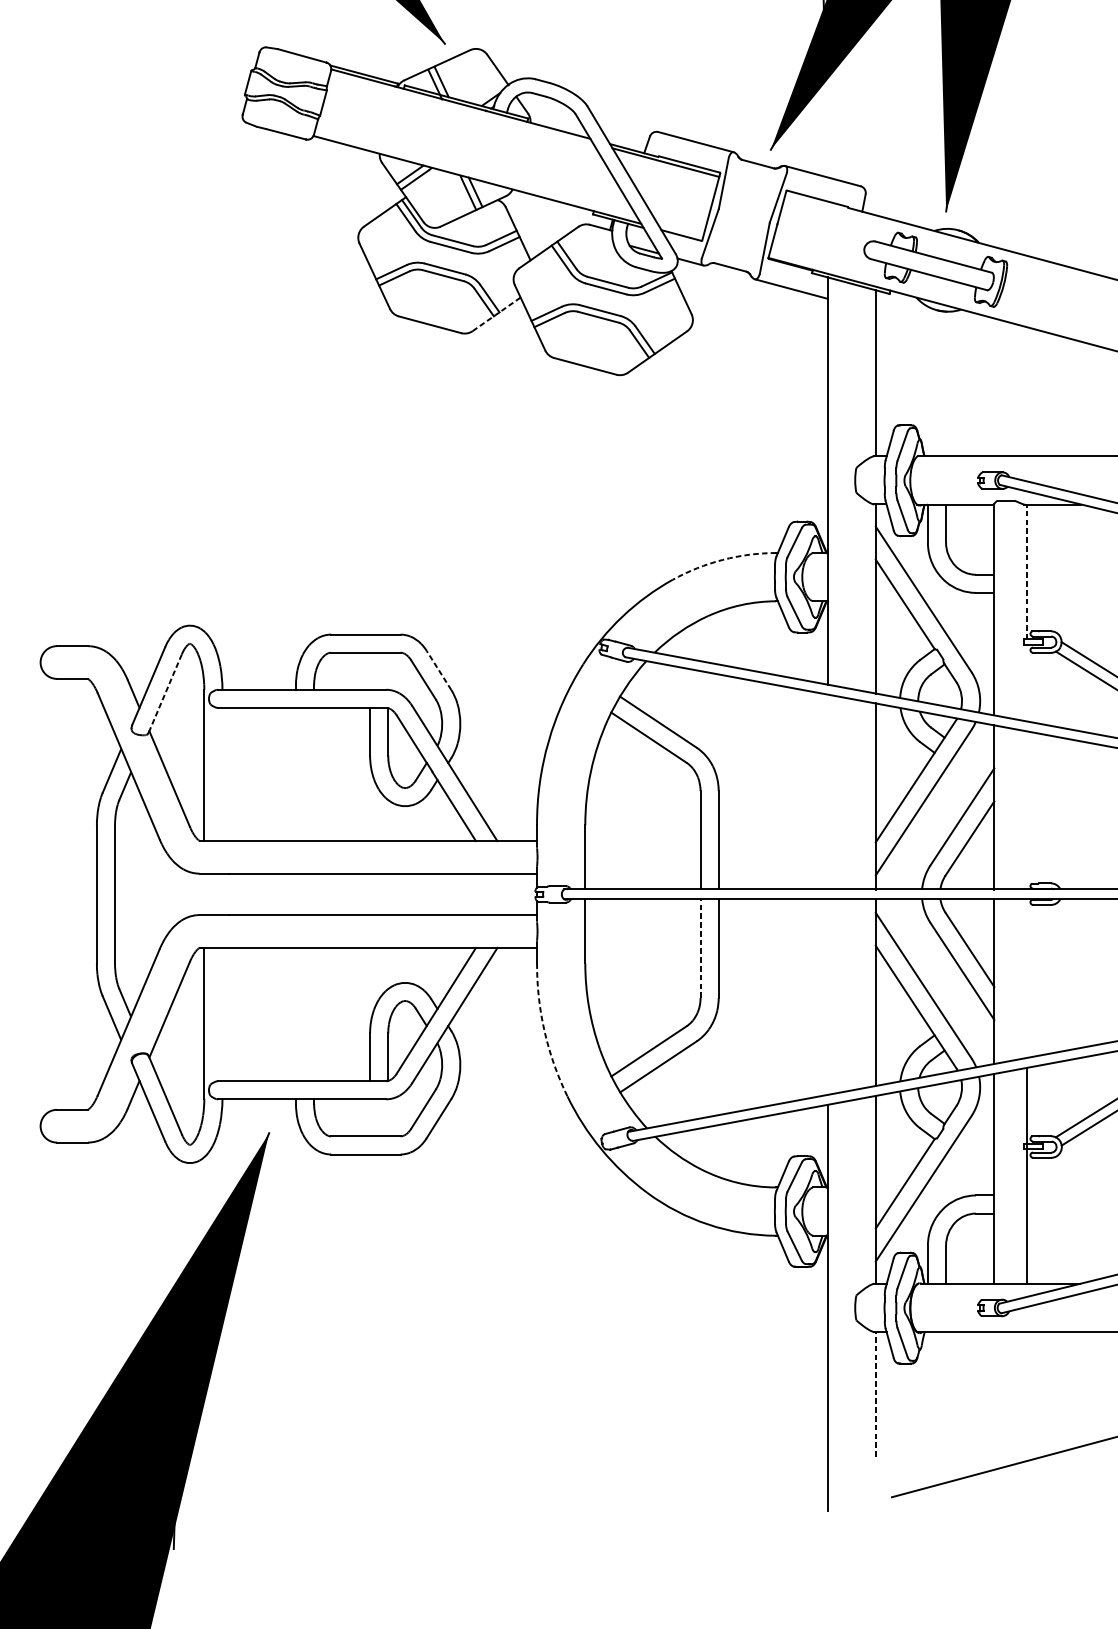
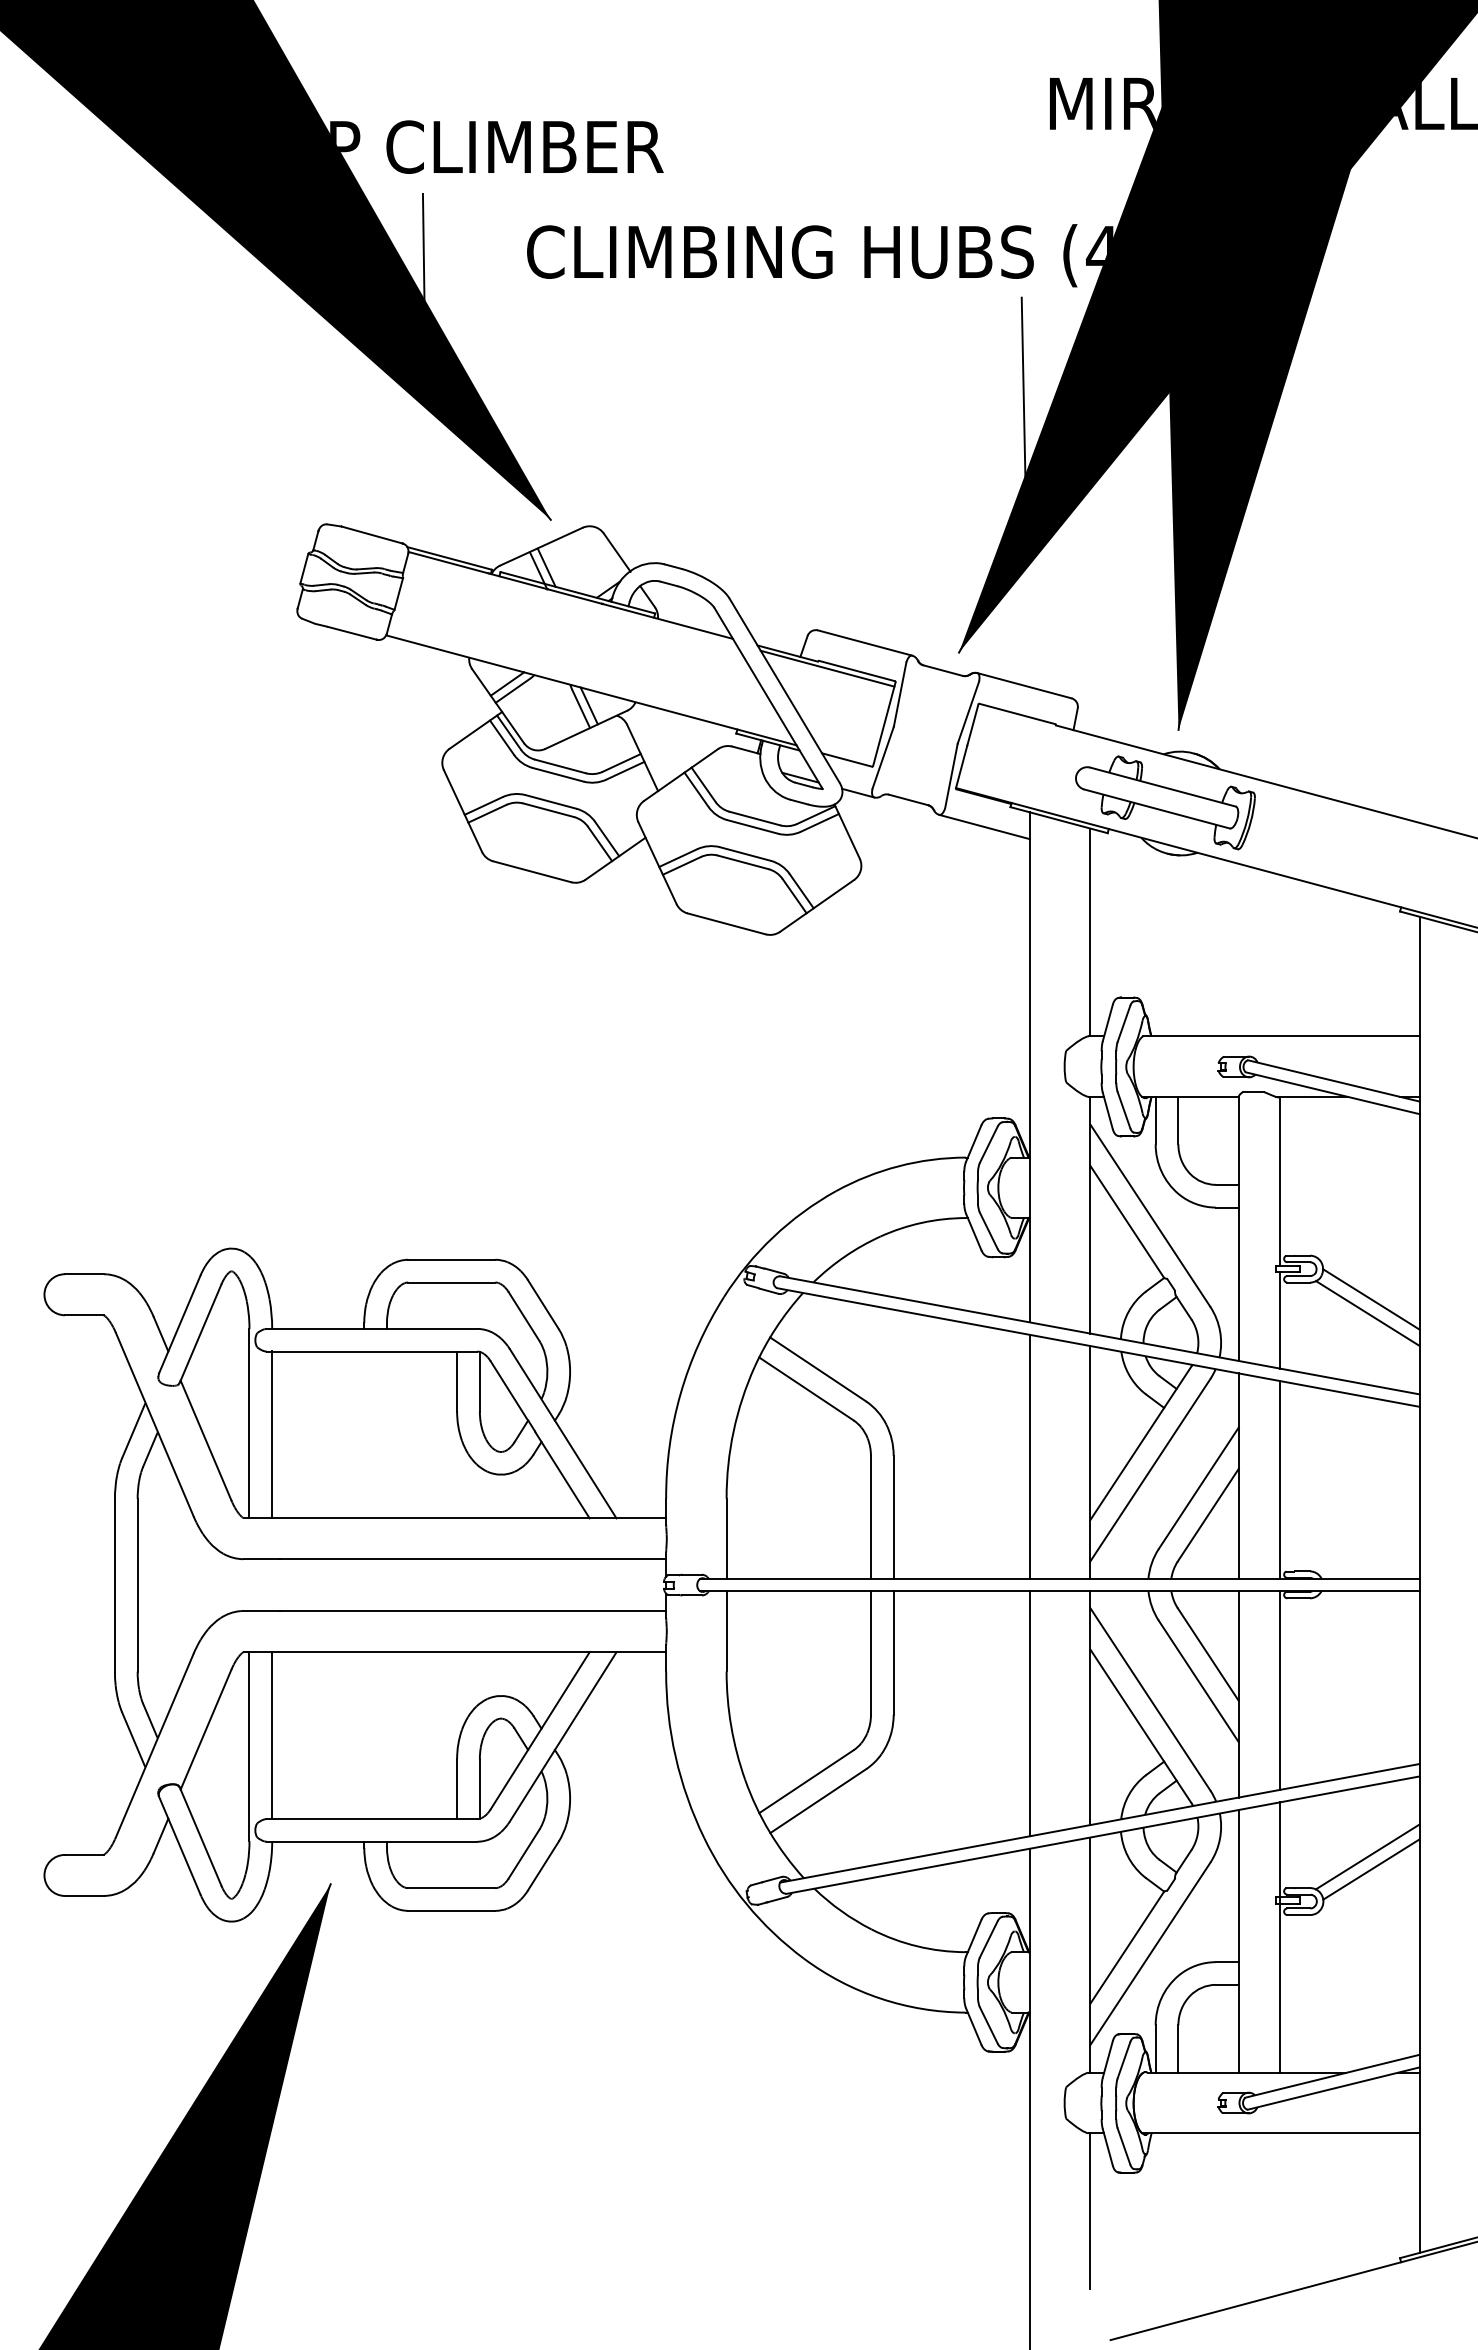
line: (496, 314) -> (615, 858), dashed -> solid
arc: (722, 560) -> (898, 1166), dashed -> solid
line: (1026, 571) -> (1279, 1180), dashed -> solid
line: (439, 670) -> (543, 1304), dashed -> solid
line: (1026, 683) -> (1279, 1320), added
line: (165, 693) -> (200, 1333), dashed -> solid
line: (222, 774) -> (272, 1434), added
line: (827, 791) -> (1029, 1456), added
line: (1026, 810) -> (1279, 1480), added
line: (700, 948) -> (870, 1653), dashed -> solid
line: (1026, 978) -> (1279, 1690), added
line: (827, 996) -> (1029, 1713), added
line: (222, 1014) -> (272, 1735), added
arc: (544, 1031) -> (675, 1756), dashed -> solid
line: (875, 1393) -> (1090, 2210), dashed -> solid

